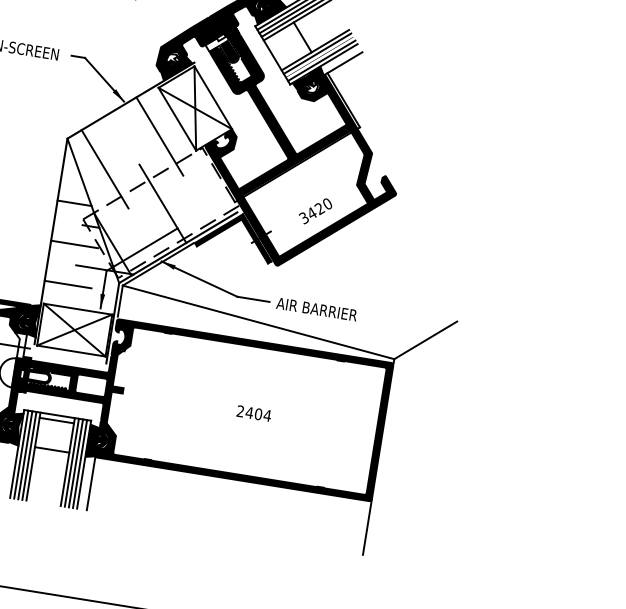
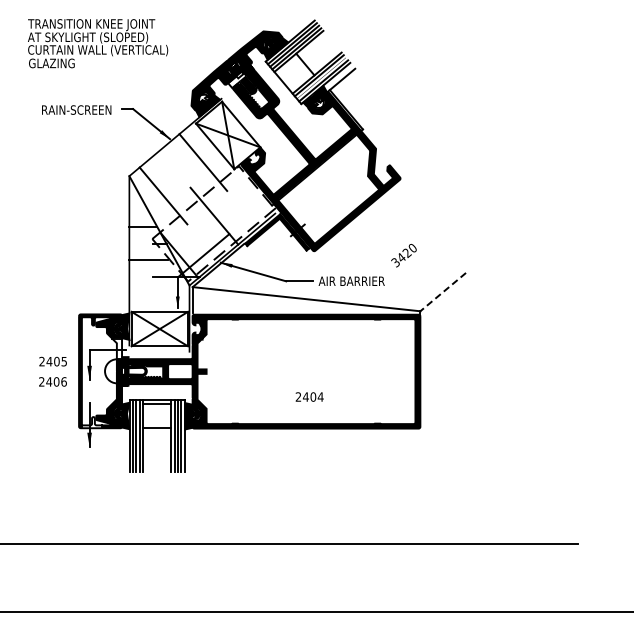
text: (314, 211) -> (403, 255), moved
line: (67, 284) -> (148, 293), removed
line: (426, 340) -> (443, 292), solid -> dashed
text: (253, 412) -> (309, 396), moved
line: (90, 482) -> (192, 449), removed
line: (367, 526) -> (420, 449), removed

